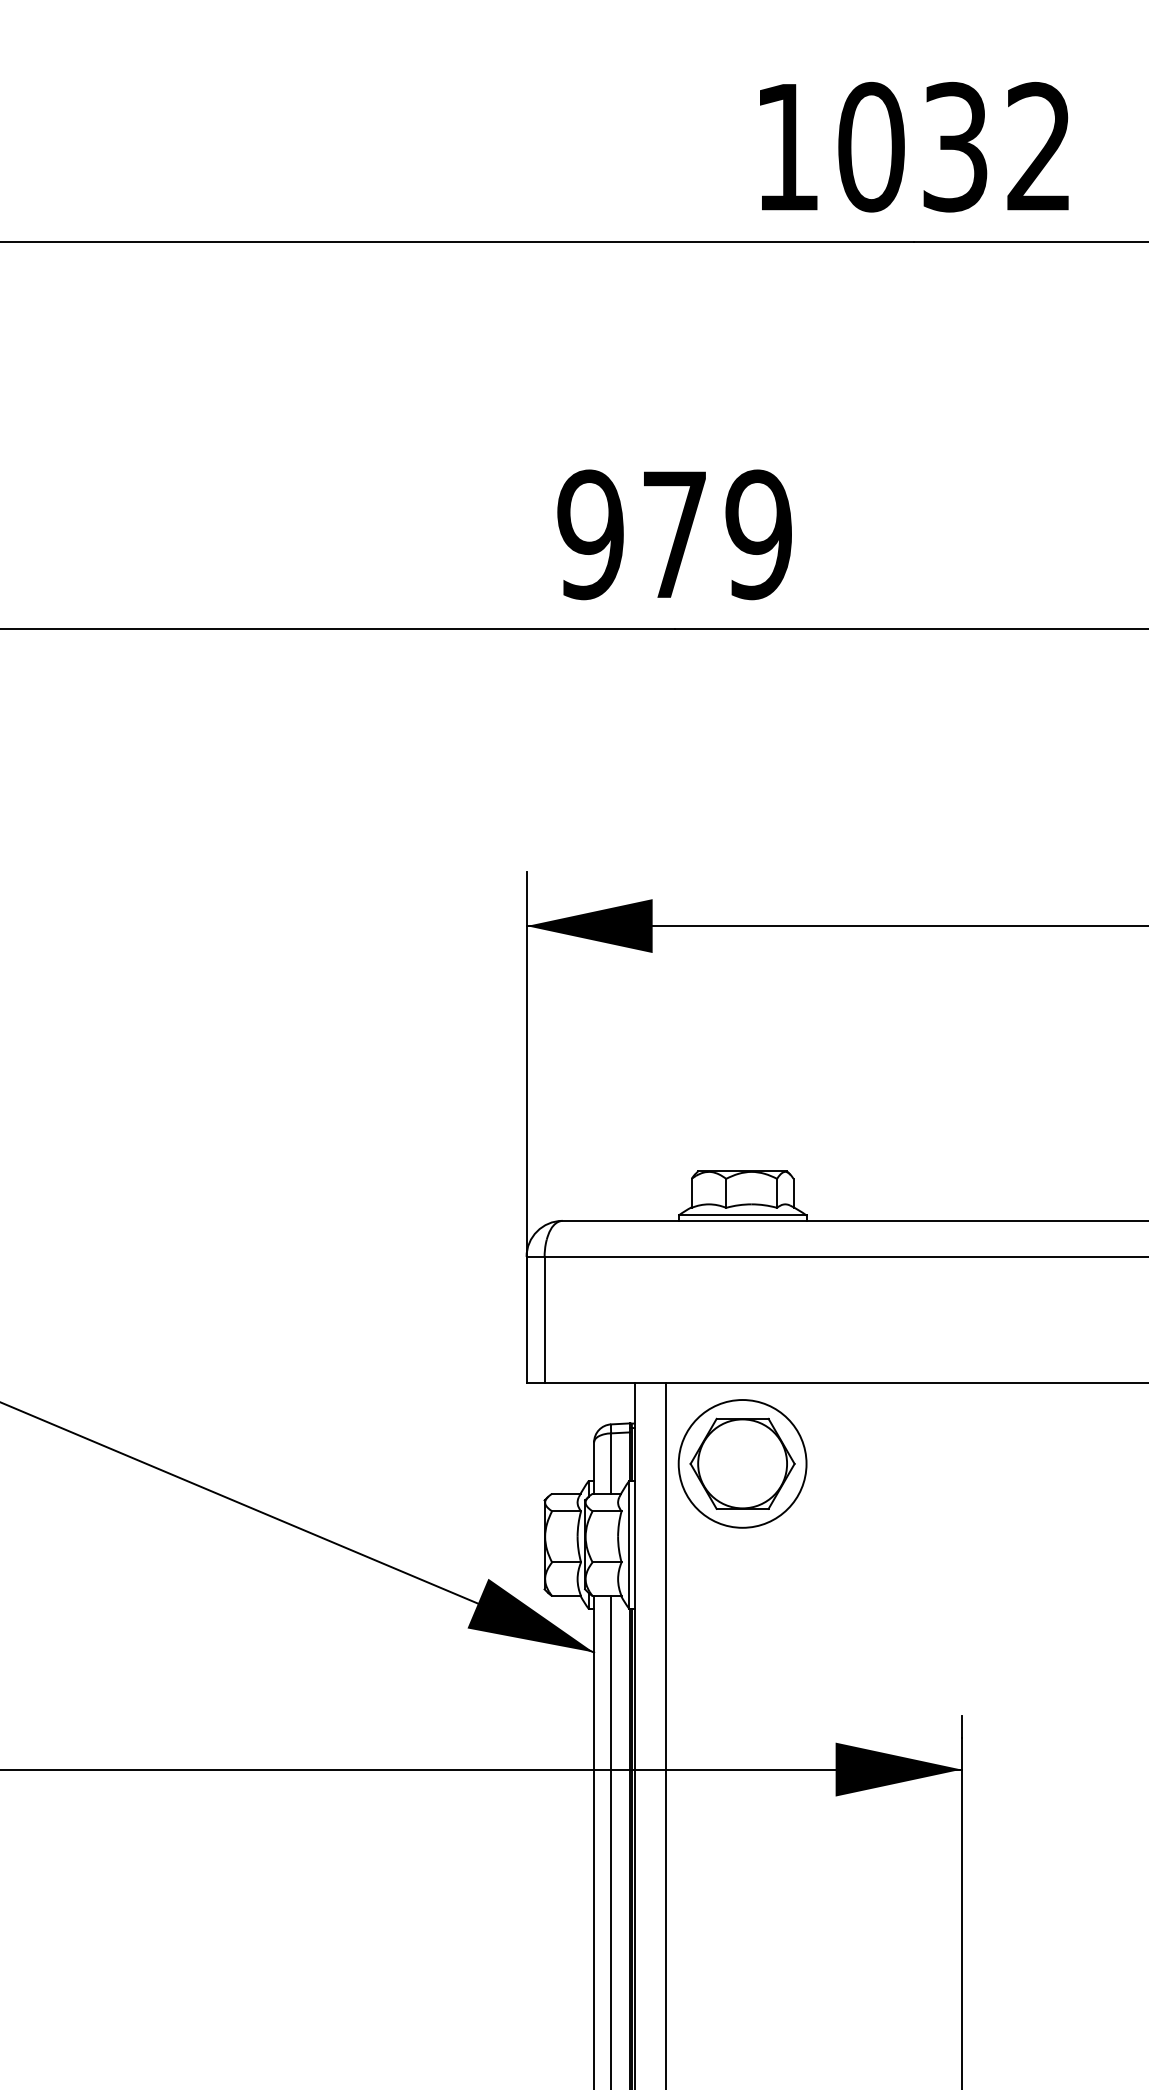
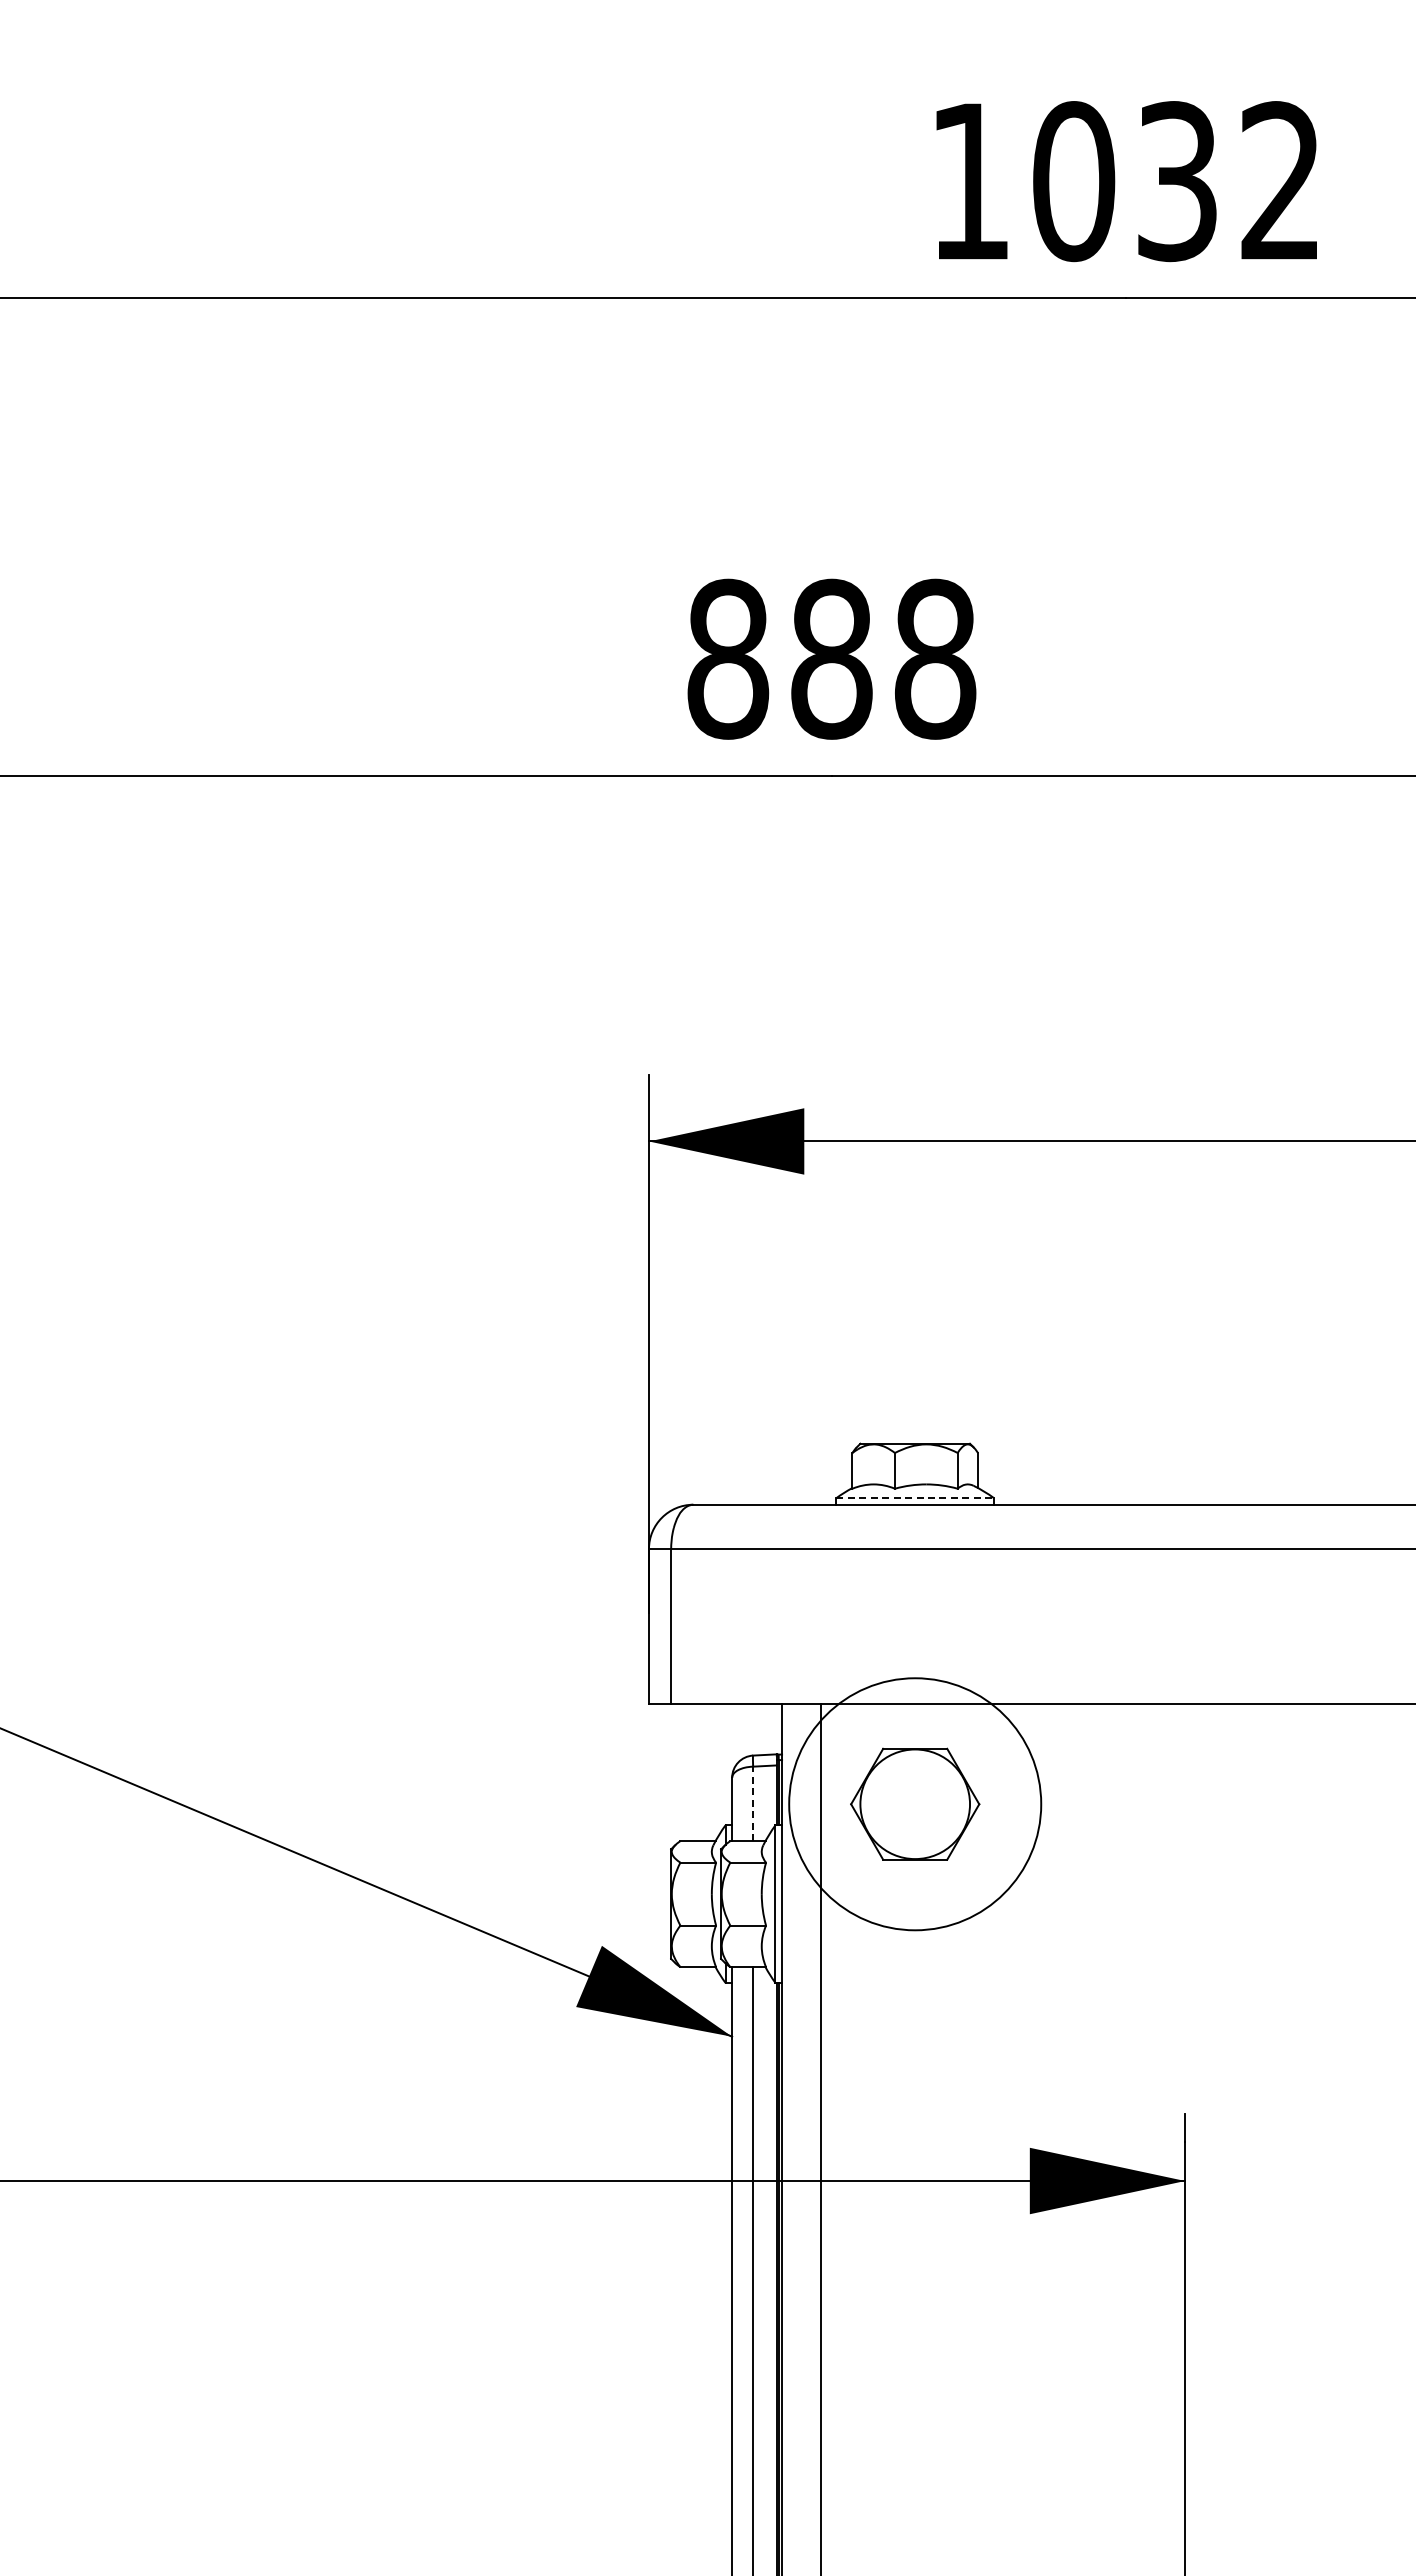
text: (674, 534) -> (831, 658), 979 -> 888
line: (742, 1215) -> (915, 1498), solid -> dashed
line: (611, 1463) -> (753, 1803), solid -> dashed
circle: (742, 1464) -> (914, 1804), size x1.6

